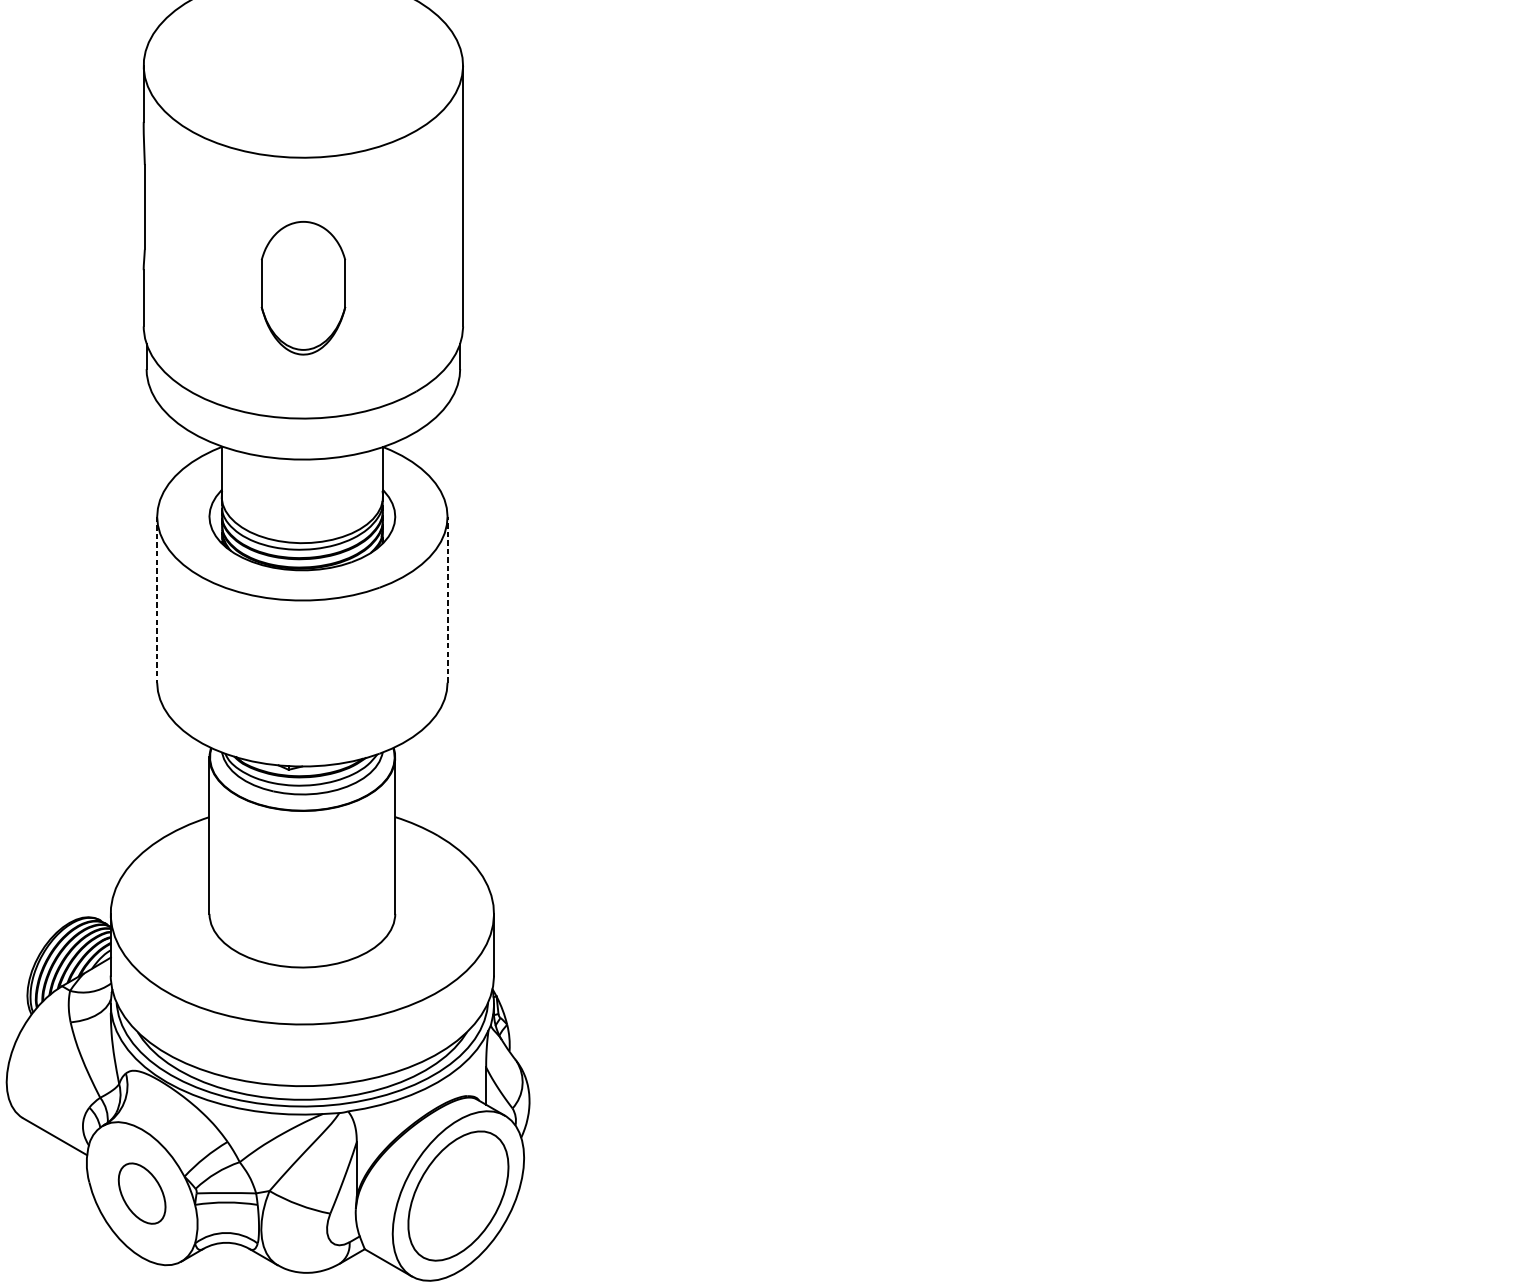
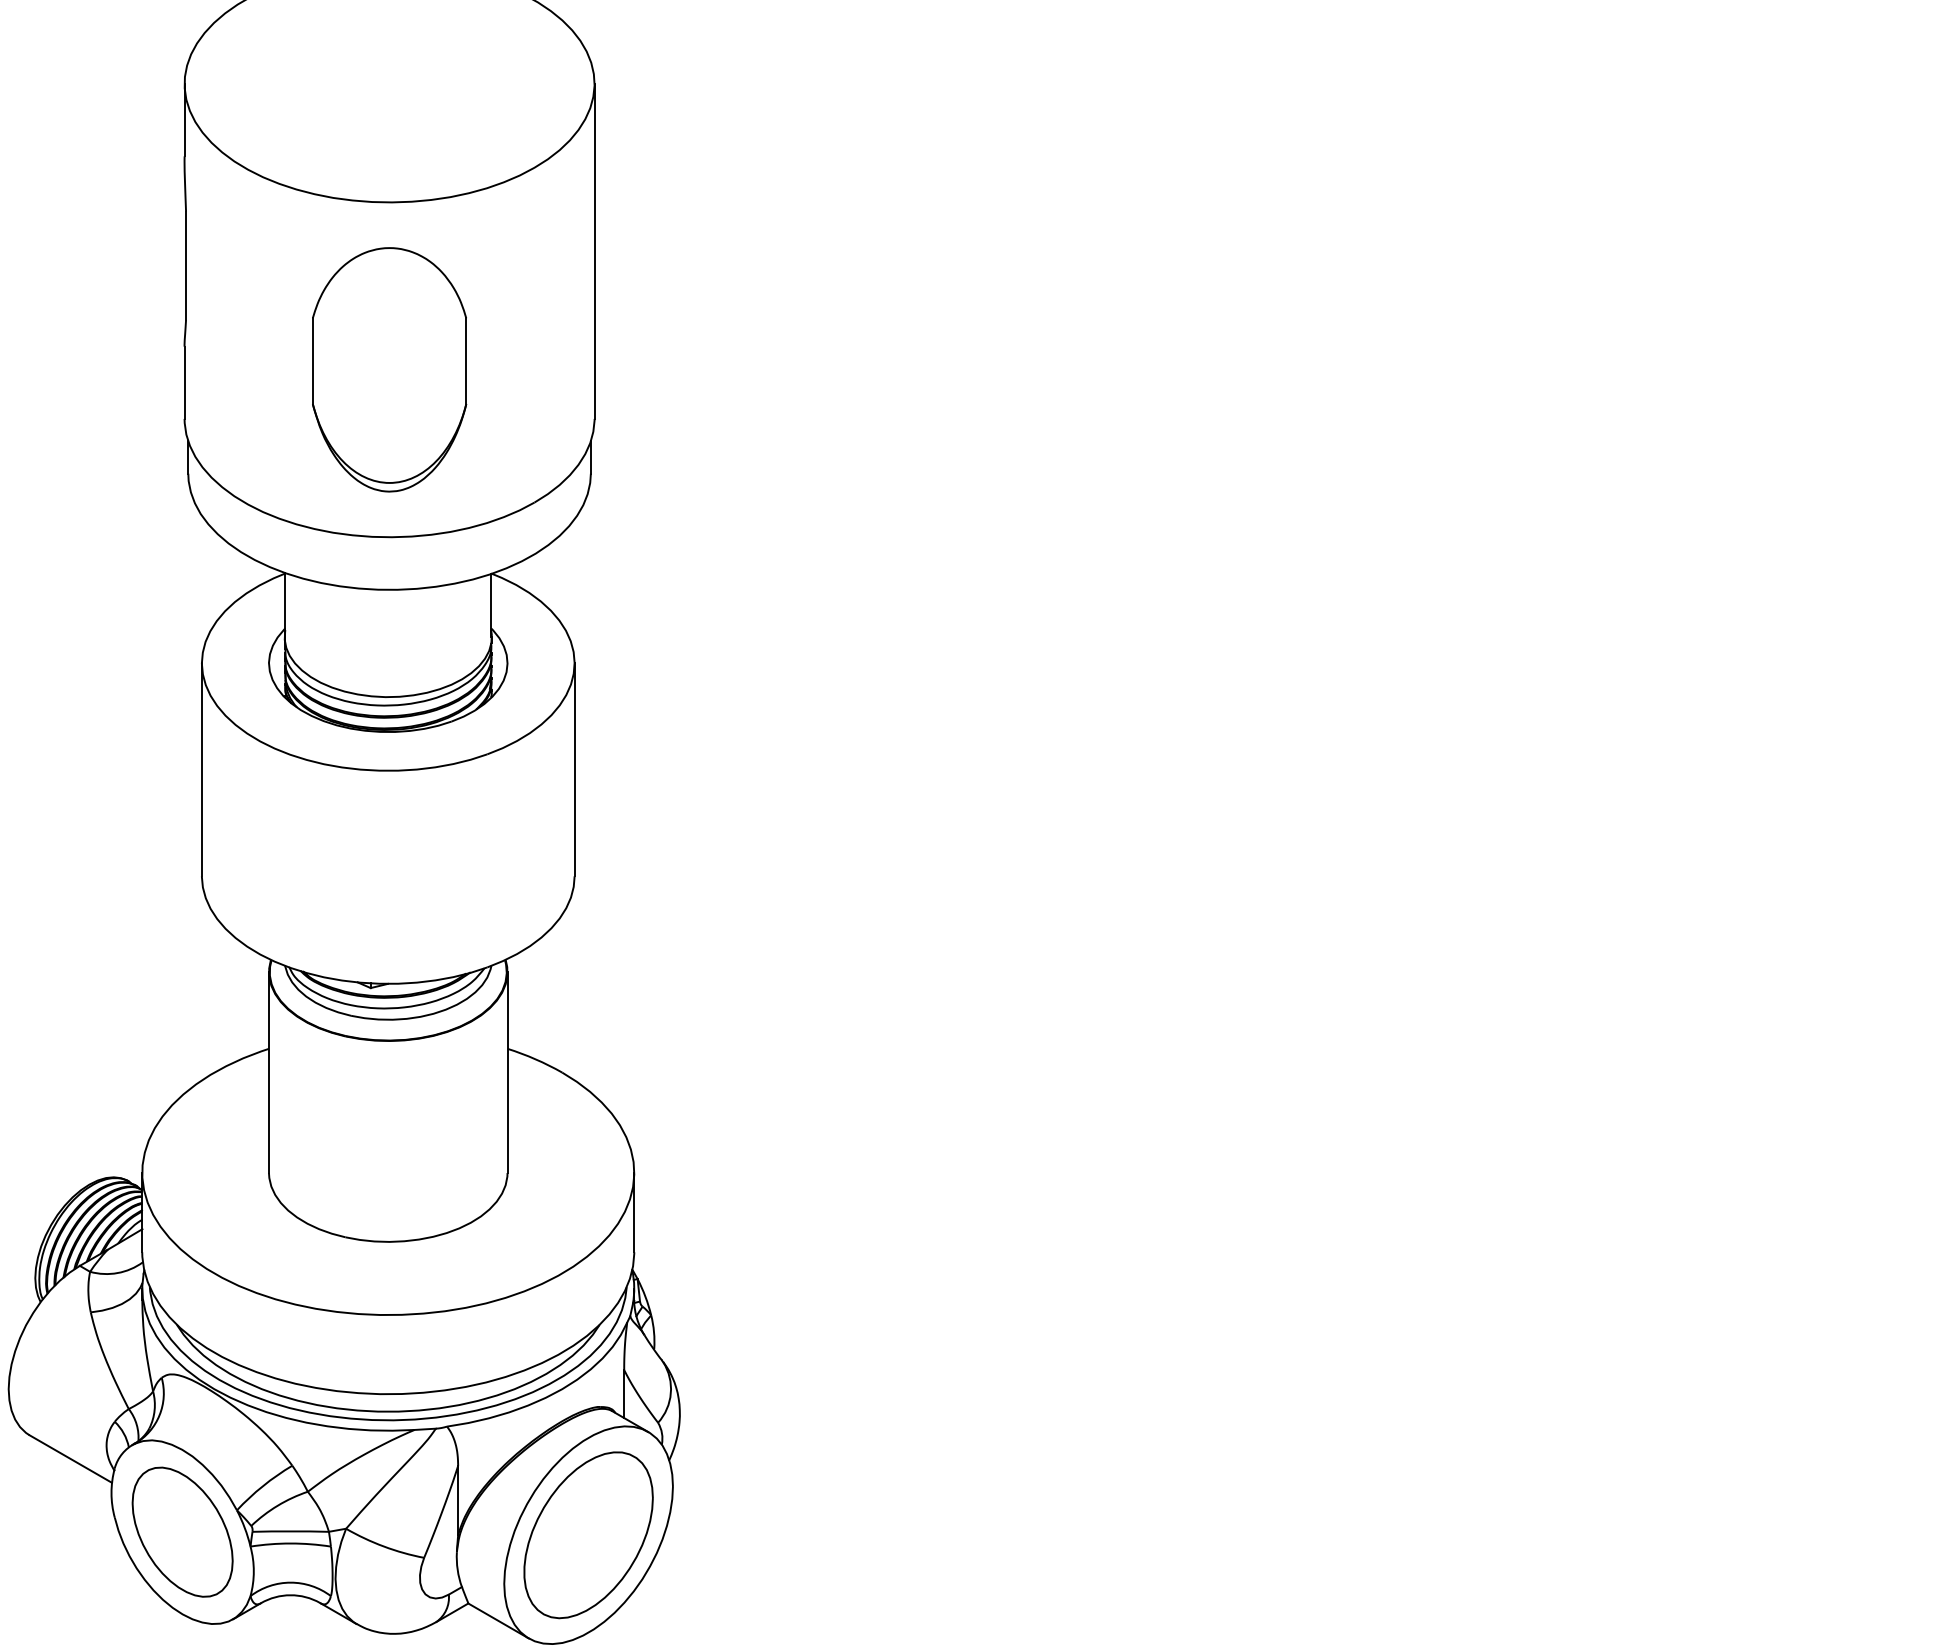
part: (303, 287) -> (389, 369), size x1.43
line: (156, 599) -> (201, 769), dashed -> solid
line: (447, 599) -> (574, 769), dashed -> solid
part: (142, 1193) -> (182, 1531), size x1.67

